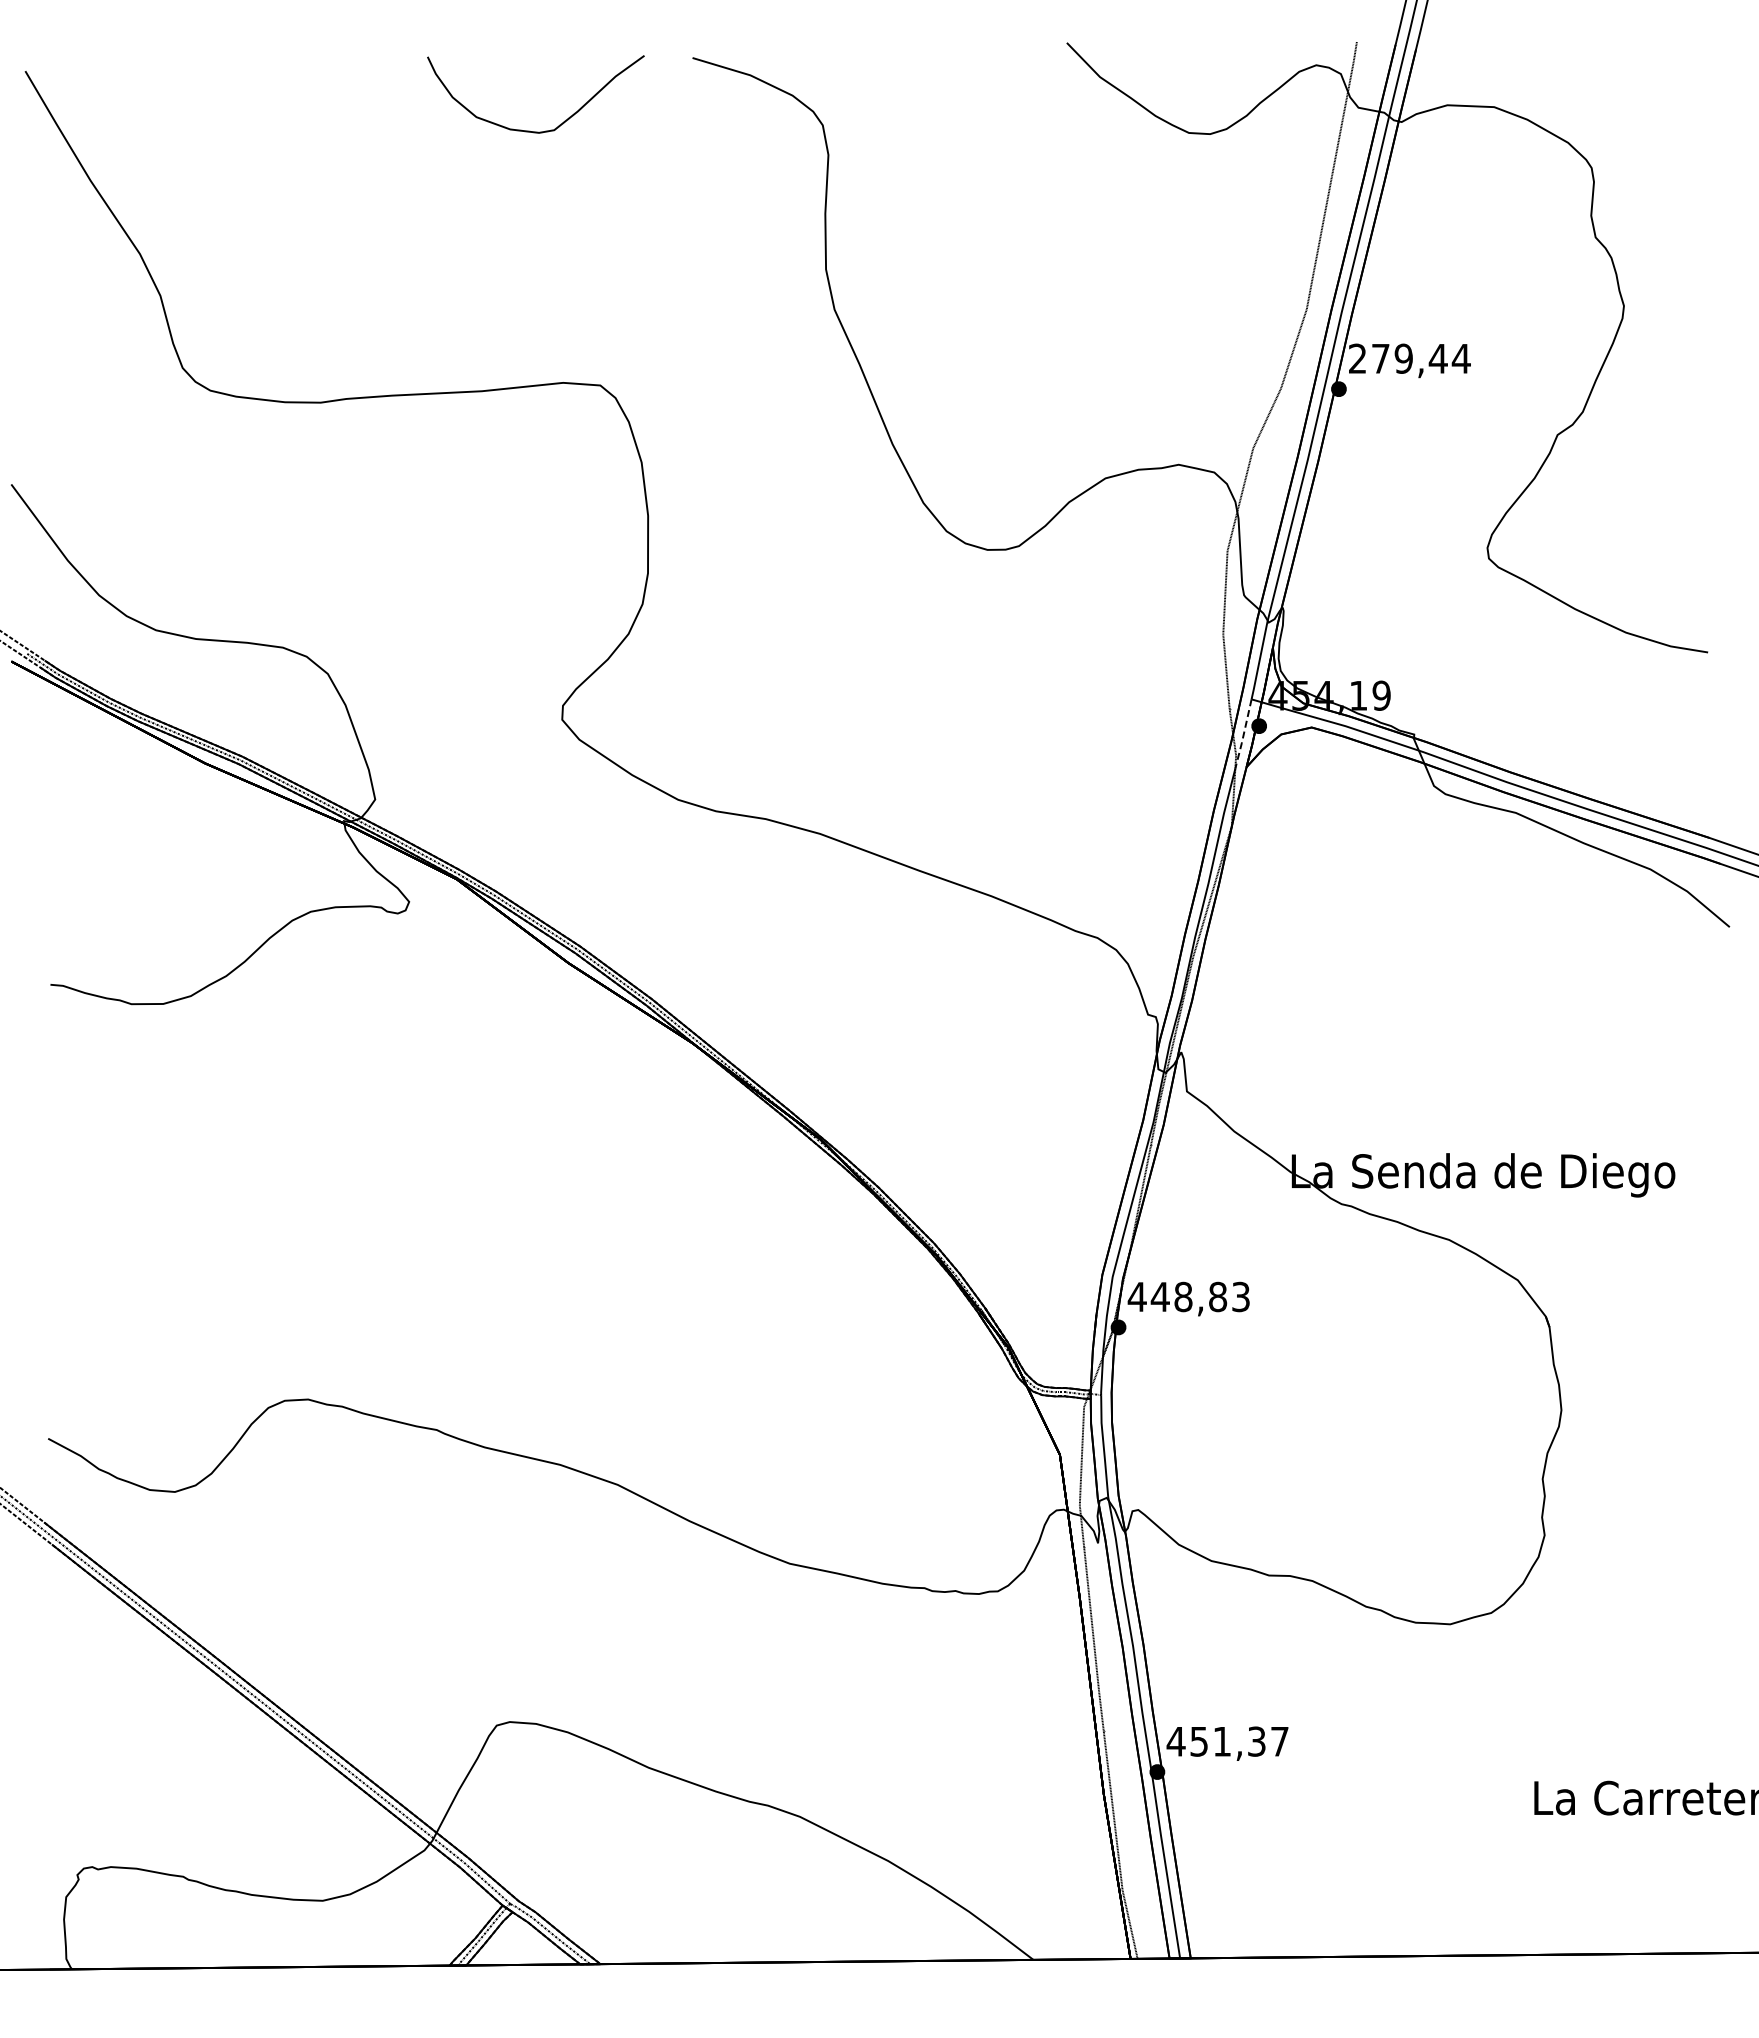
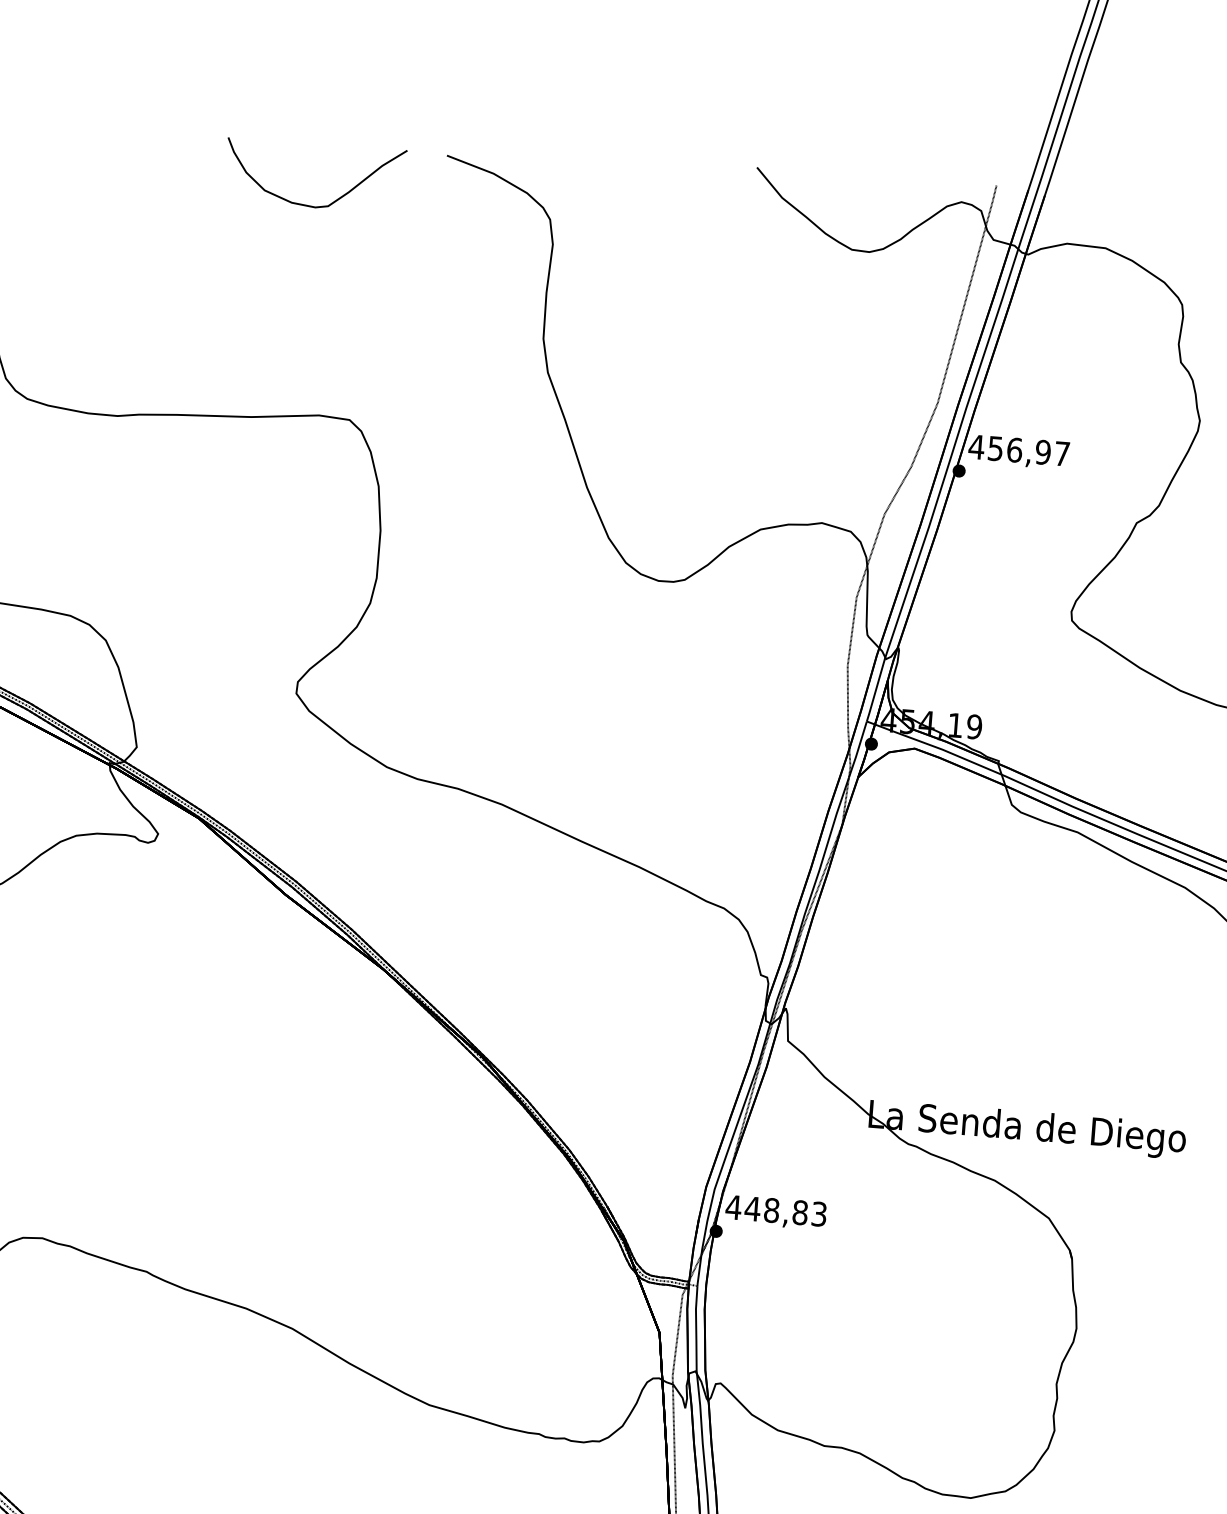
text: (1409, 358) -> (1019, 450), 279,44 -> 456,97
line: (1243, 735) -> (857, 750), dashed -> solid

